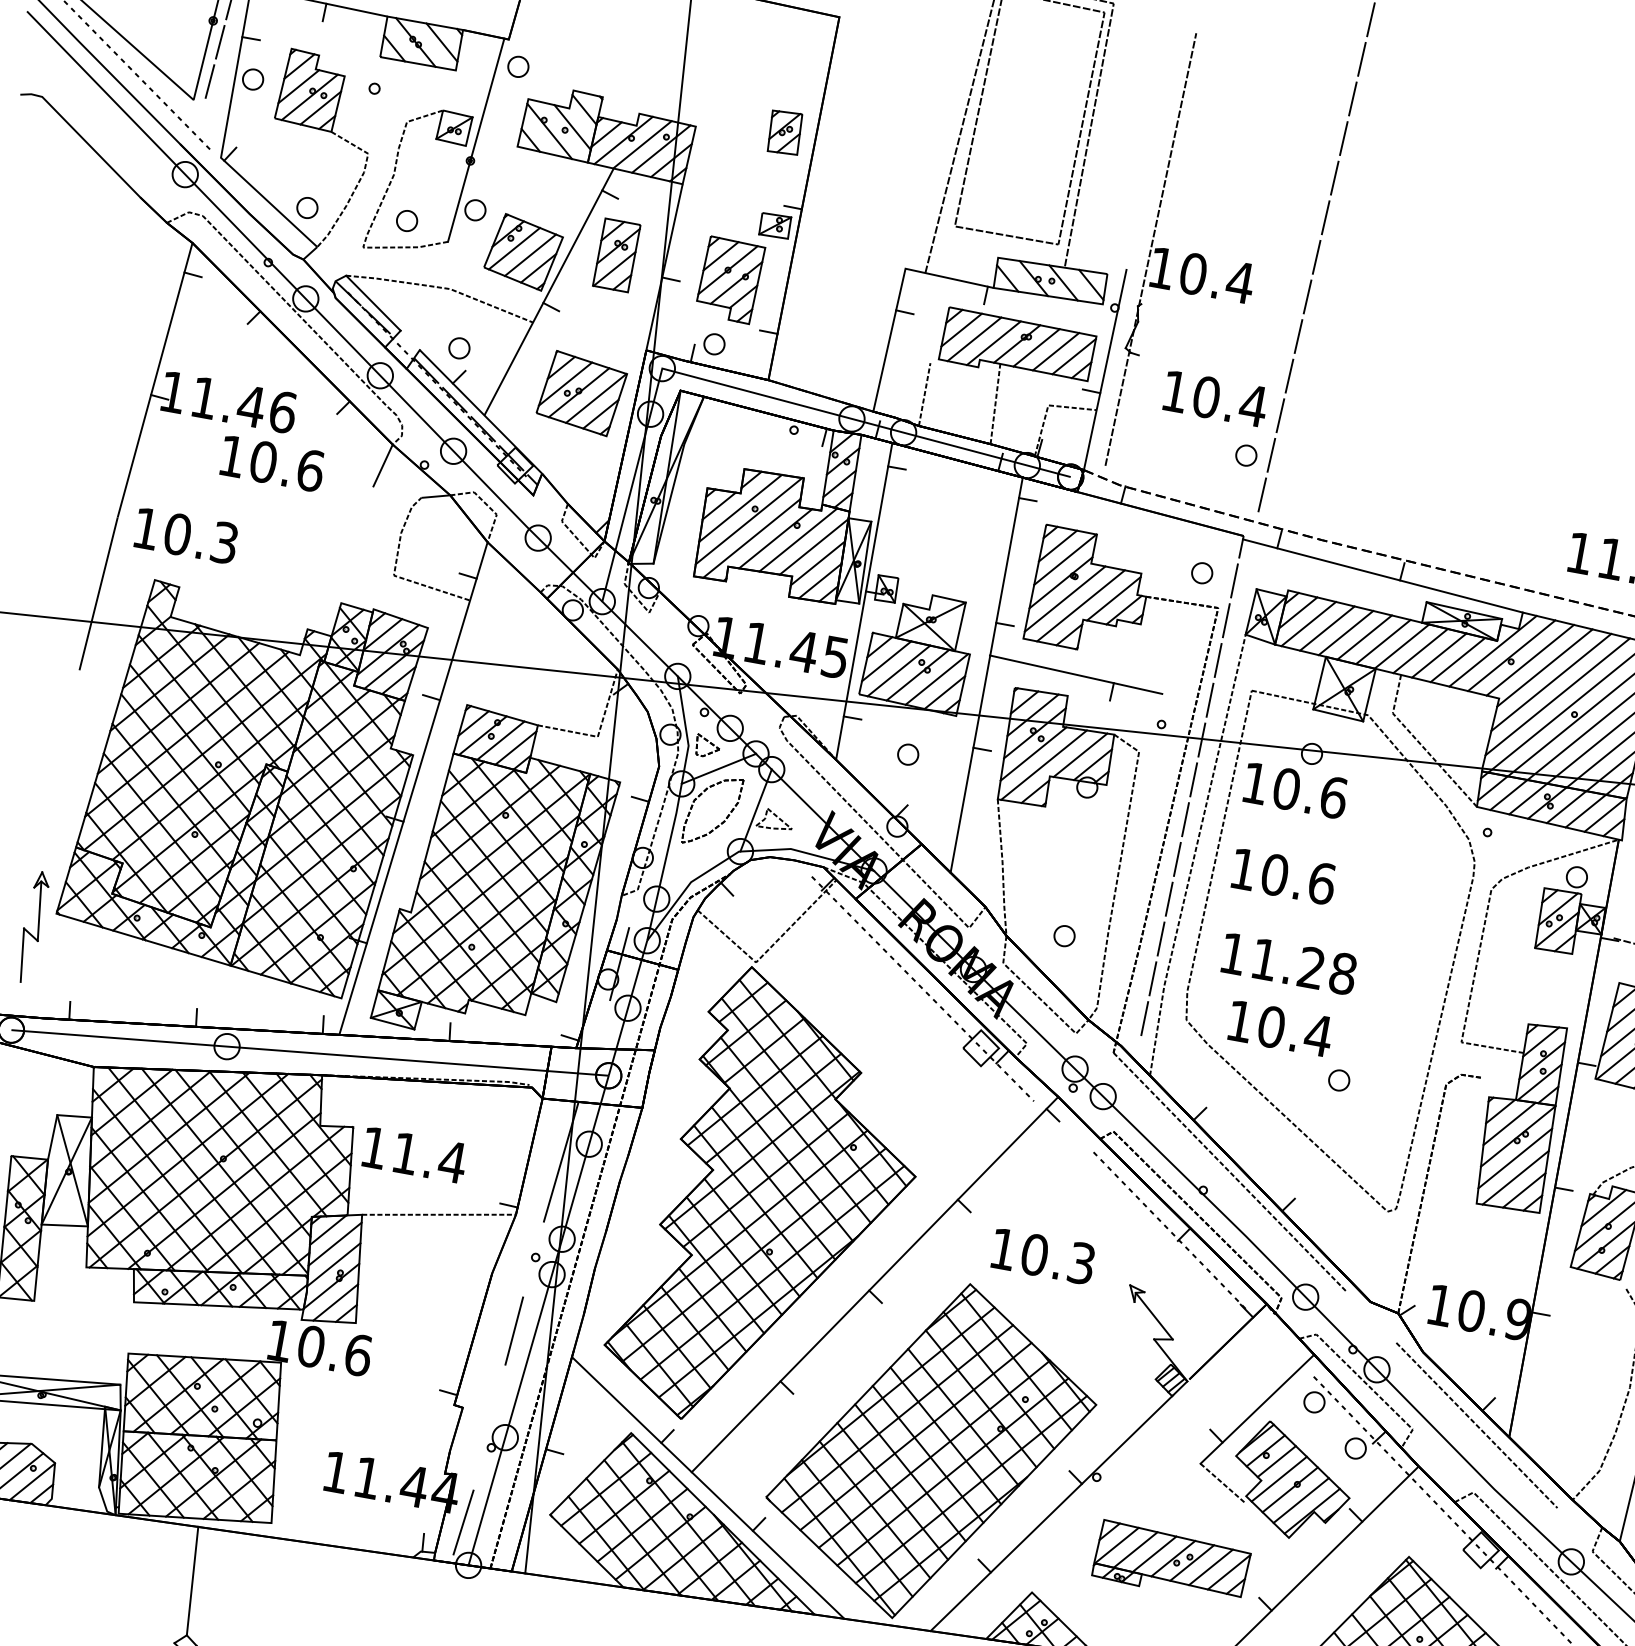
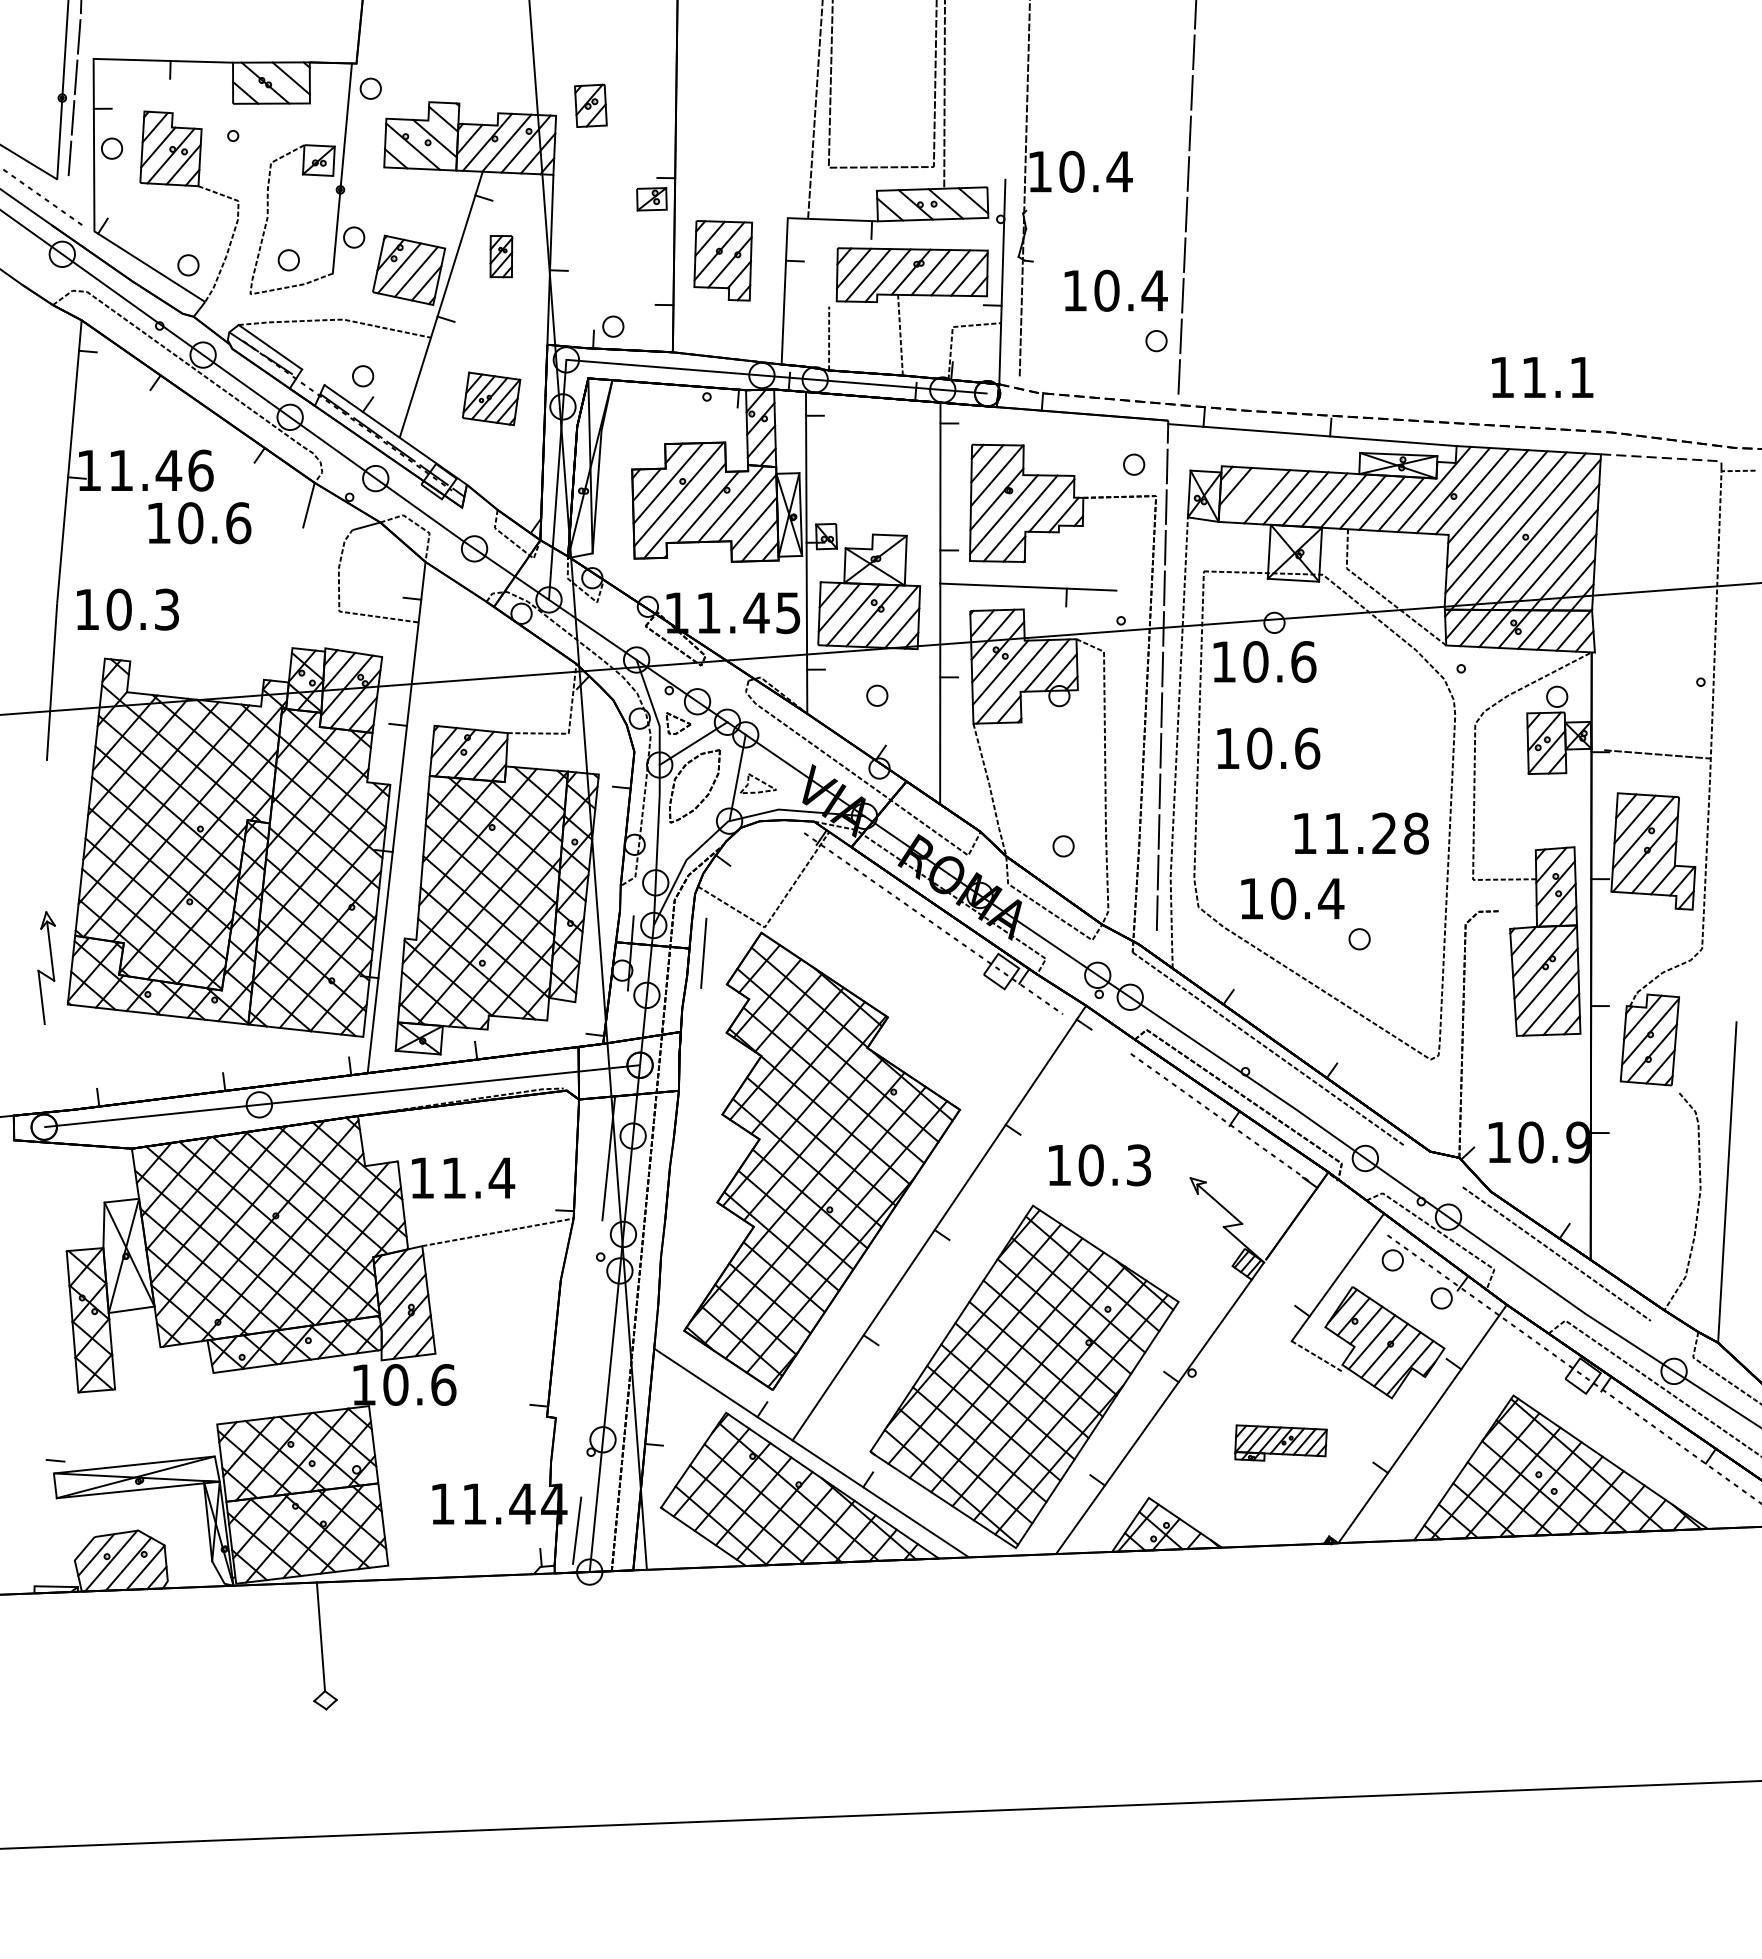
part: (784, 132) -> (590, 105), moved
part: (617, 255) -> (501, 256), size x0.6
part: (729, 279) -> (722, 260), moved
part: (581, 393) -> (491, 398), size x0.7
line: (1308, 623) -> (1247, 495), removed
part: (32, 926) -> (46, 967), moved
text: (1289, 963) -> (1361, 833), moved
line: (514, 1330) -> (703, 952), moved
part: (1171, 1561) -> (1280, 1442), size x0.6

